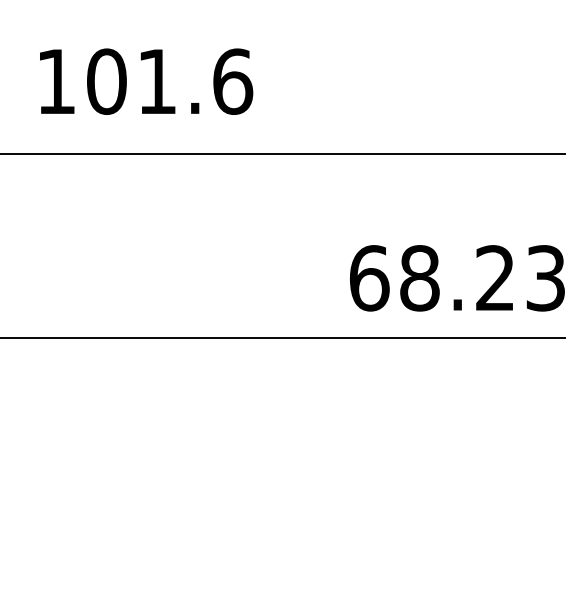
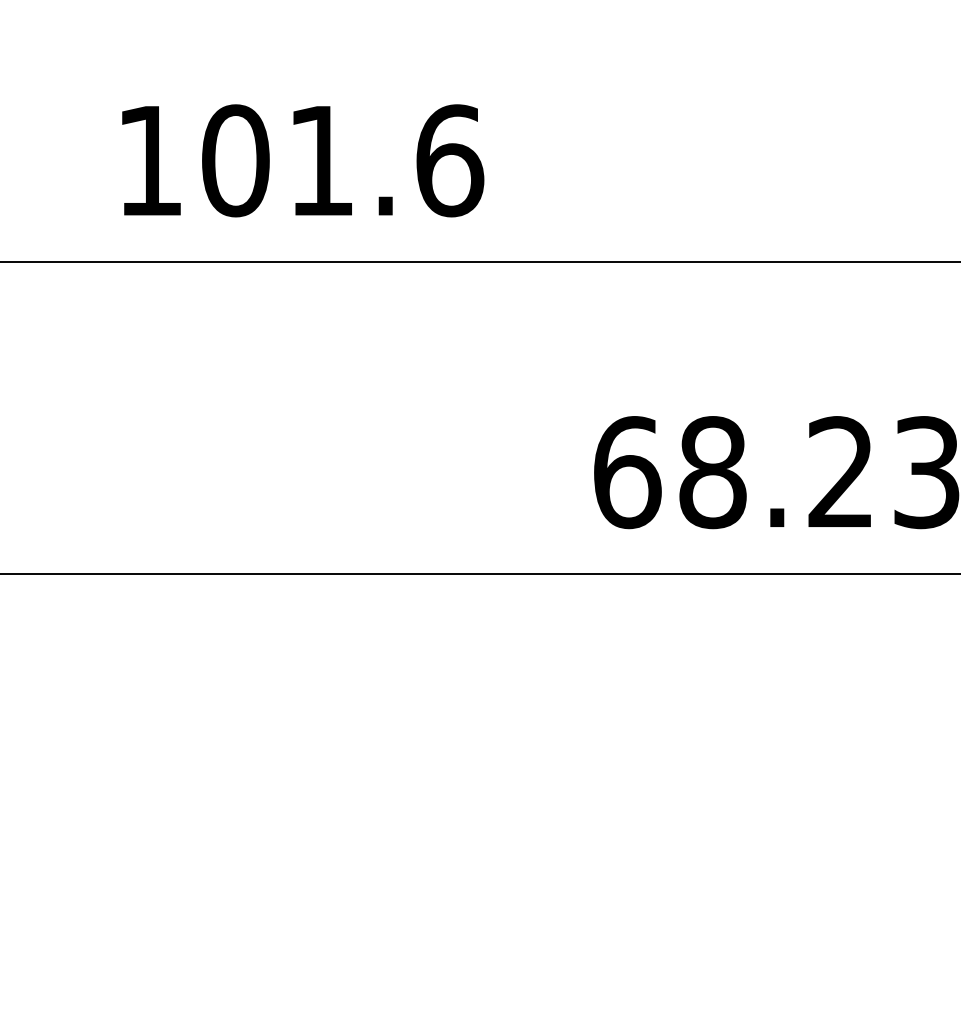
text: (146, 81) -> (303, 160), moved

